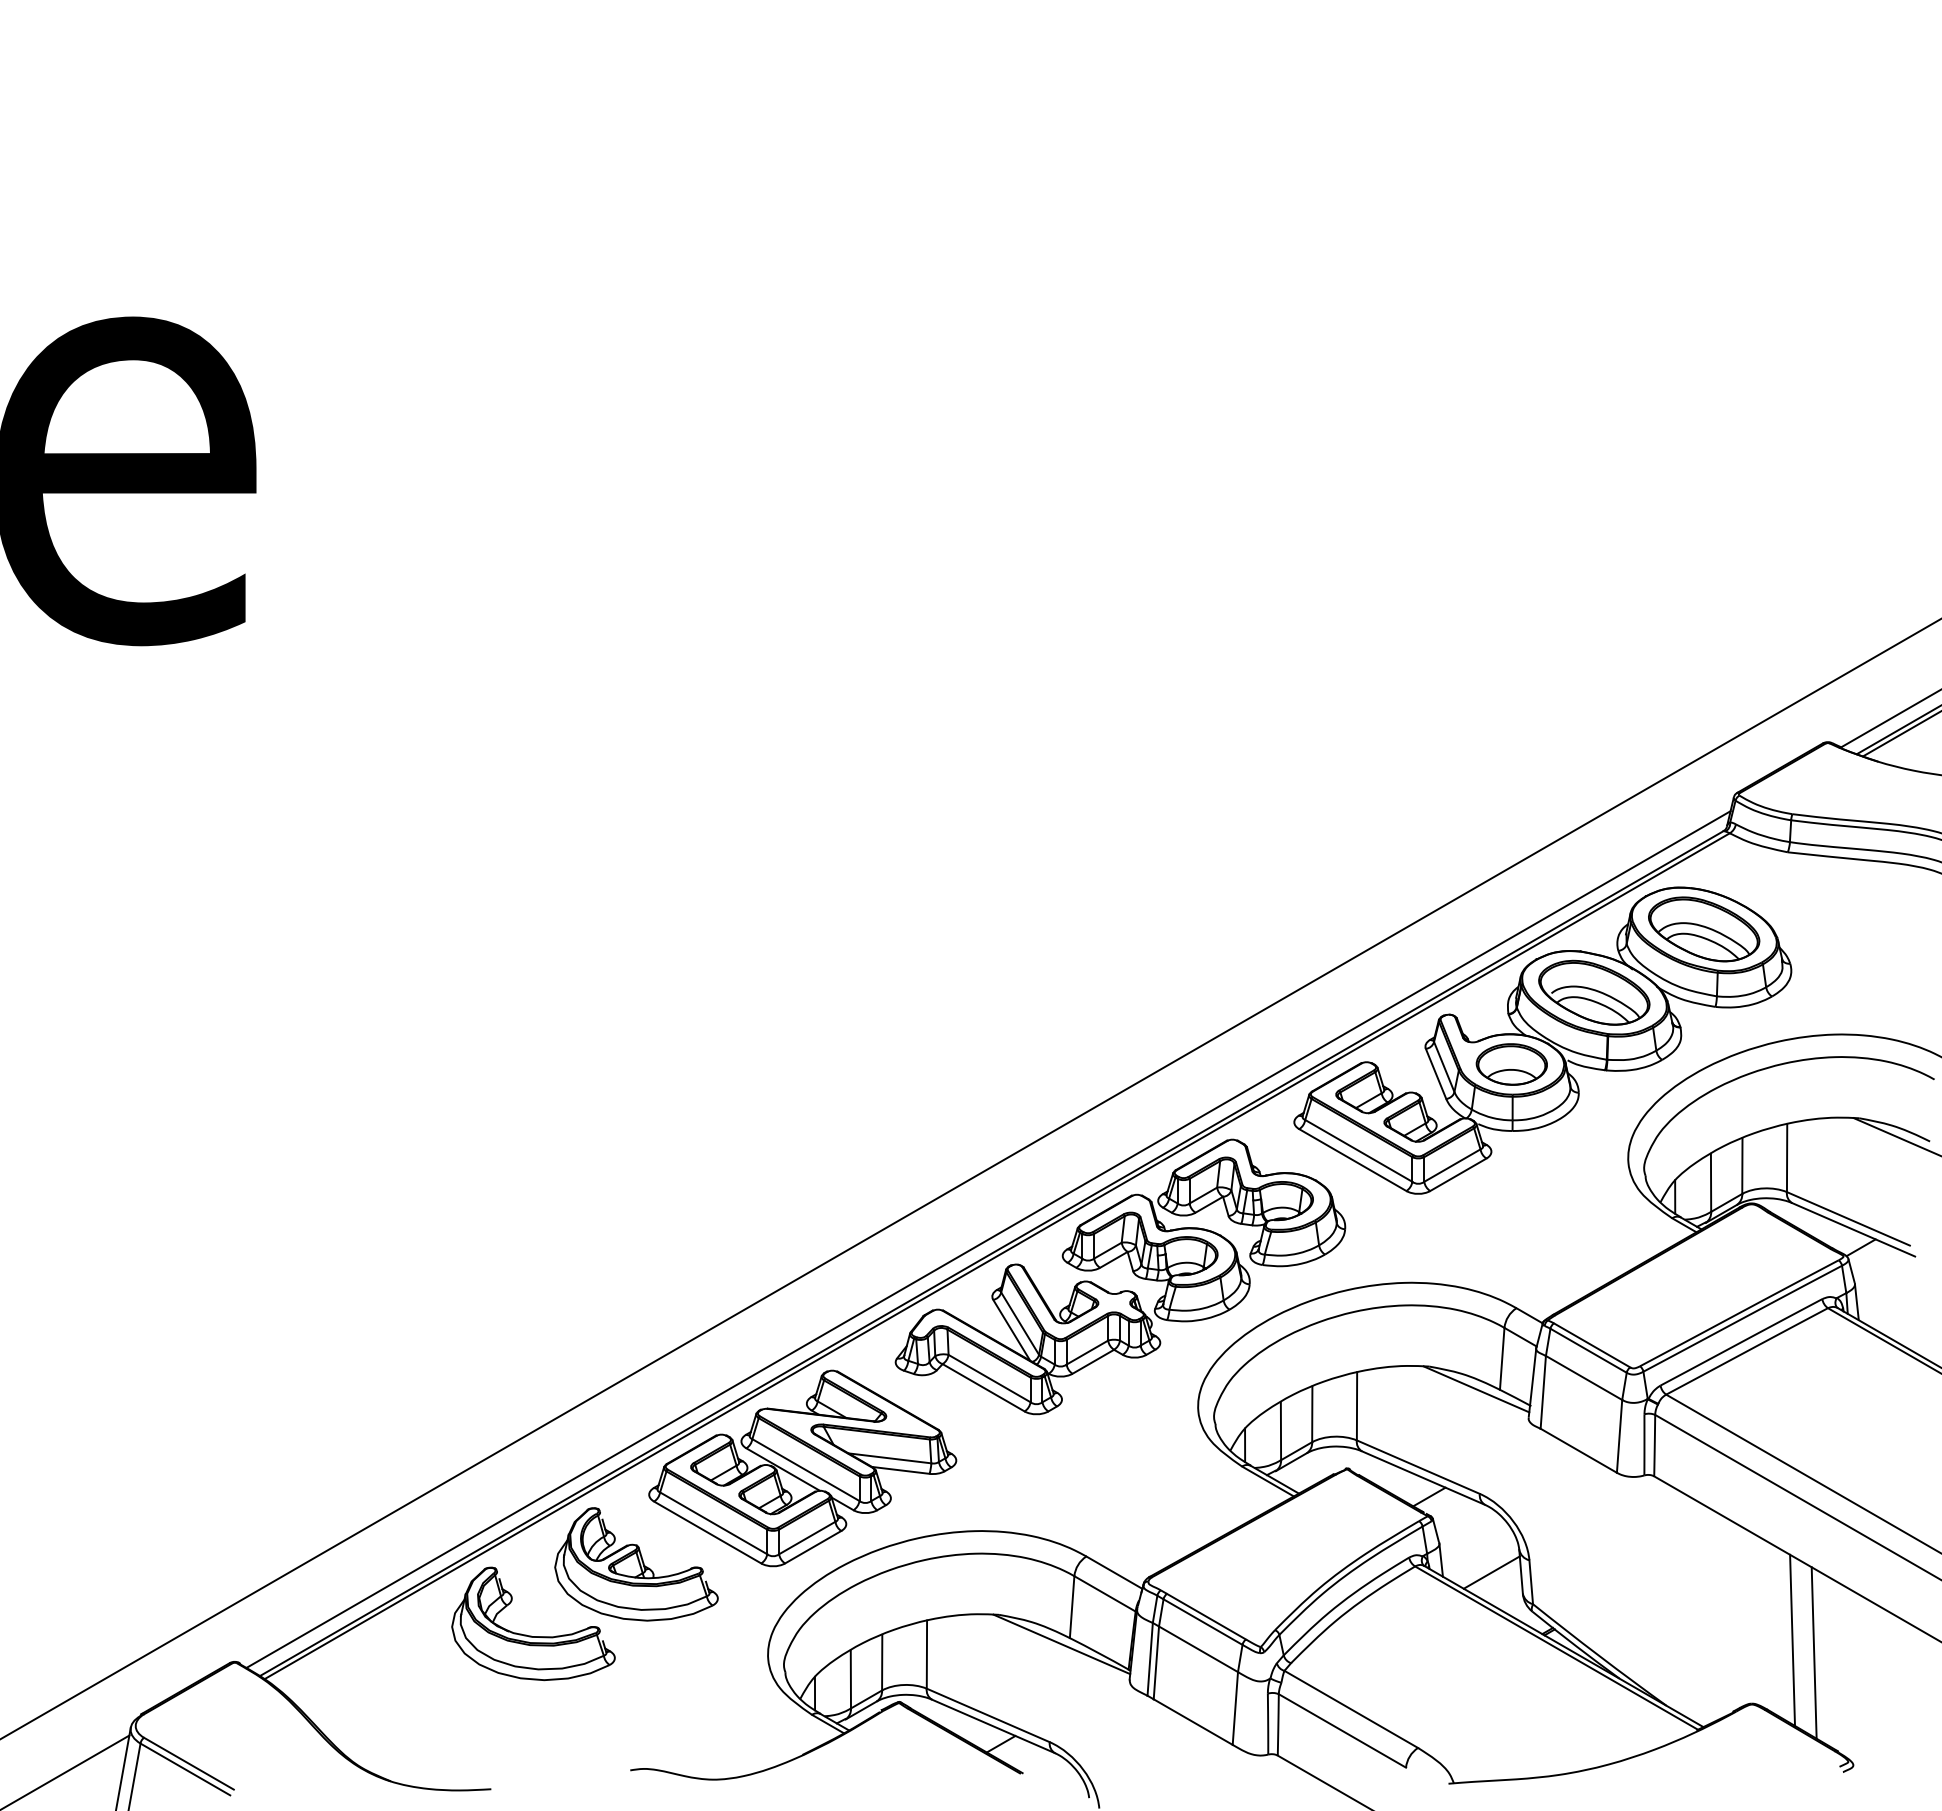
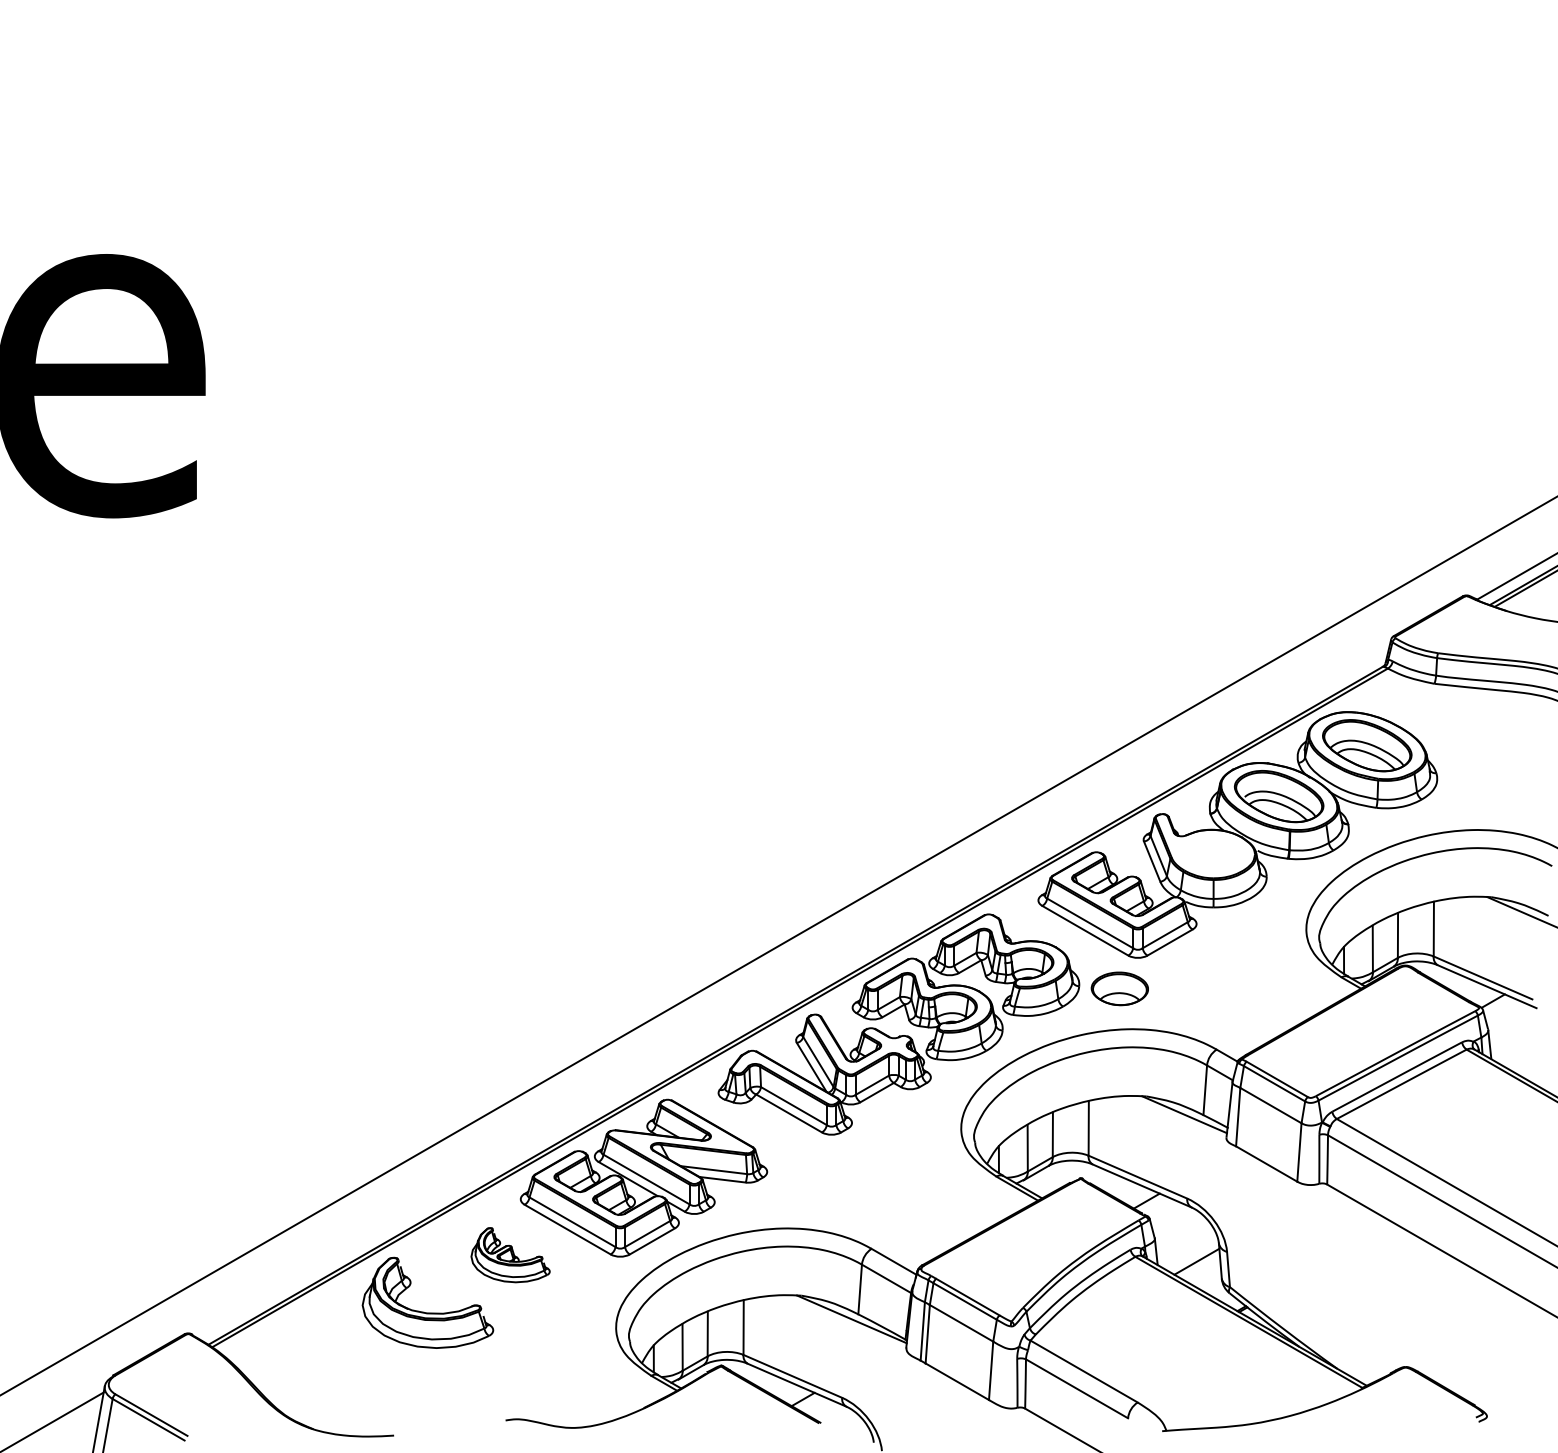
part: (1511, 1064) -> (1119, 988), moved
line: (988, 1239) -> (793, 994), removed
part: (636, 1564) -> (510, 1255), size x0.6
line: (1792, 1639) -> (1438, 1315), removed
line: (1813, 1652) -> (1455, 1325), removed

